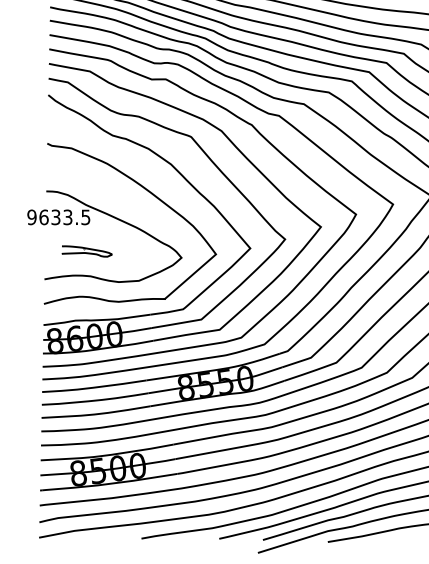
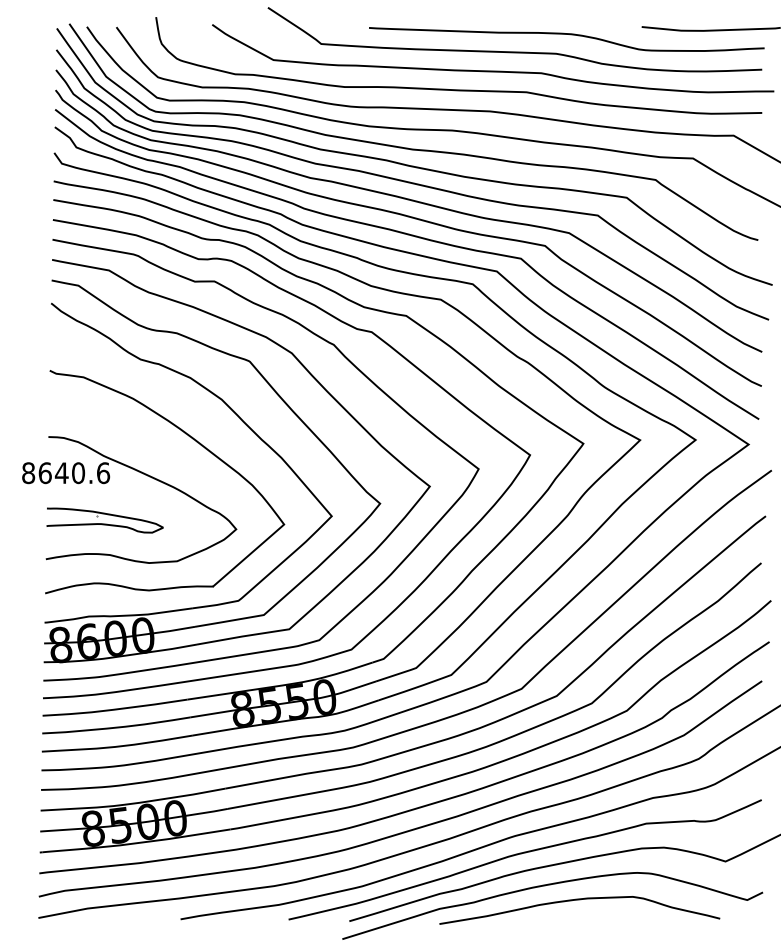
text: (59, 217) -> (66, 473), 9633.5 -> 8640.6
part: (86, 251) -> (104, 520), size x1.67

